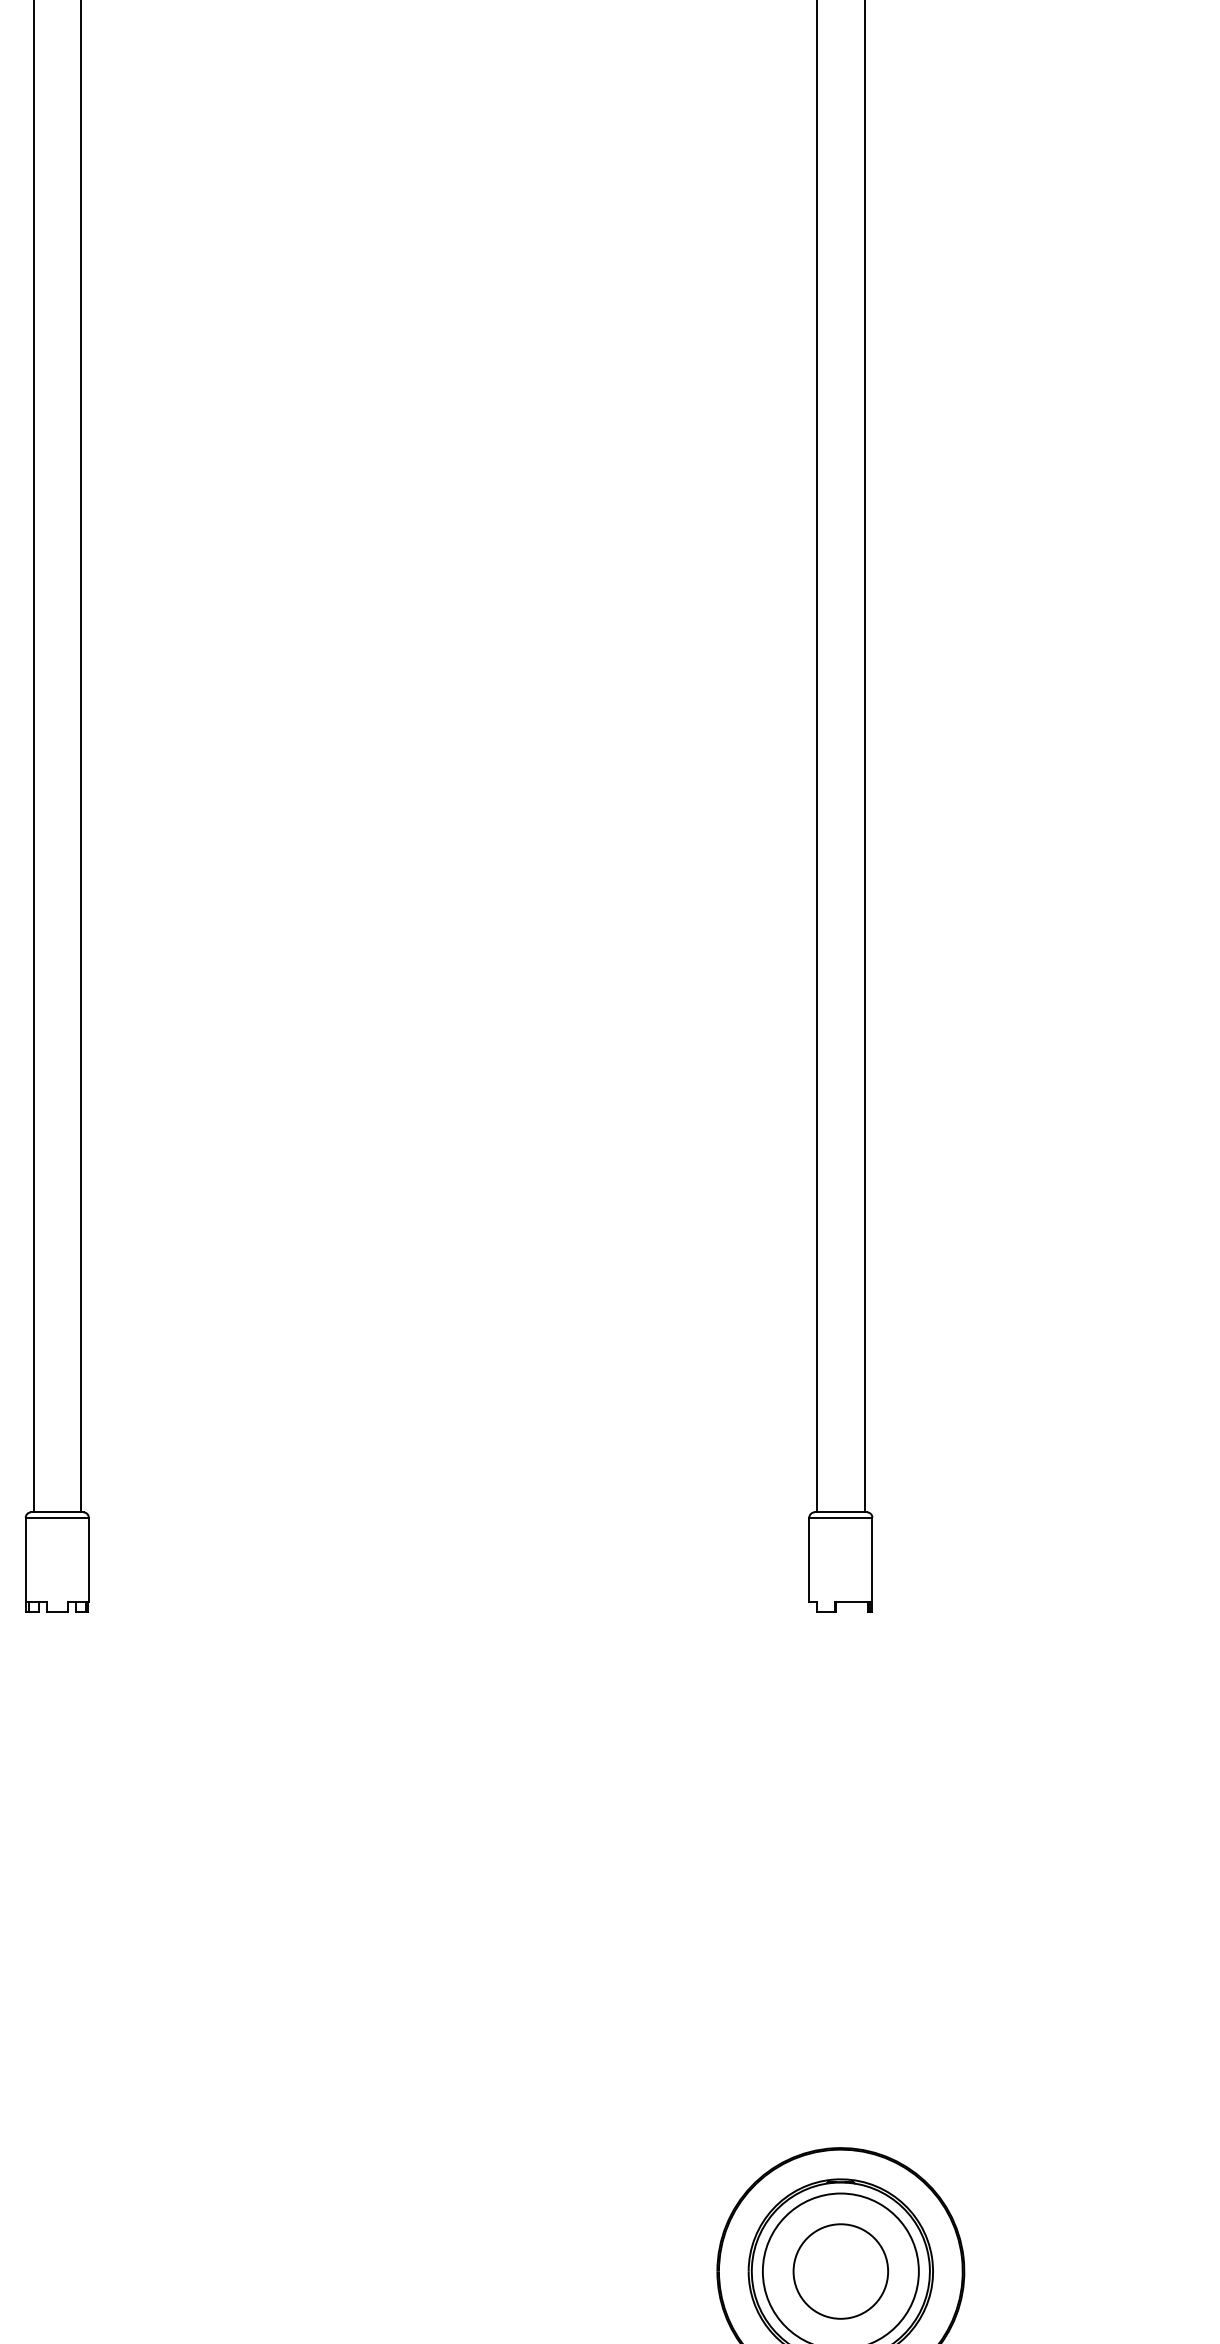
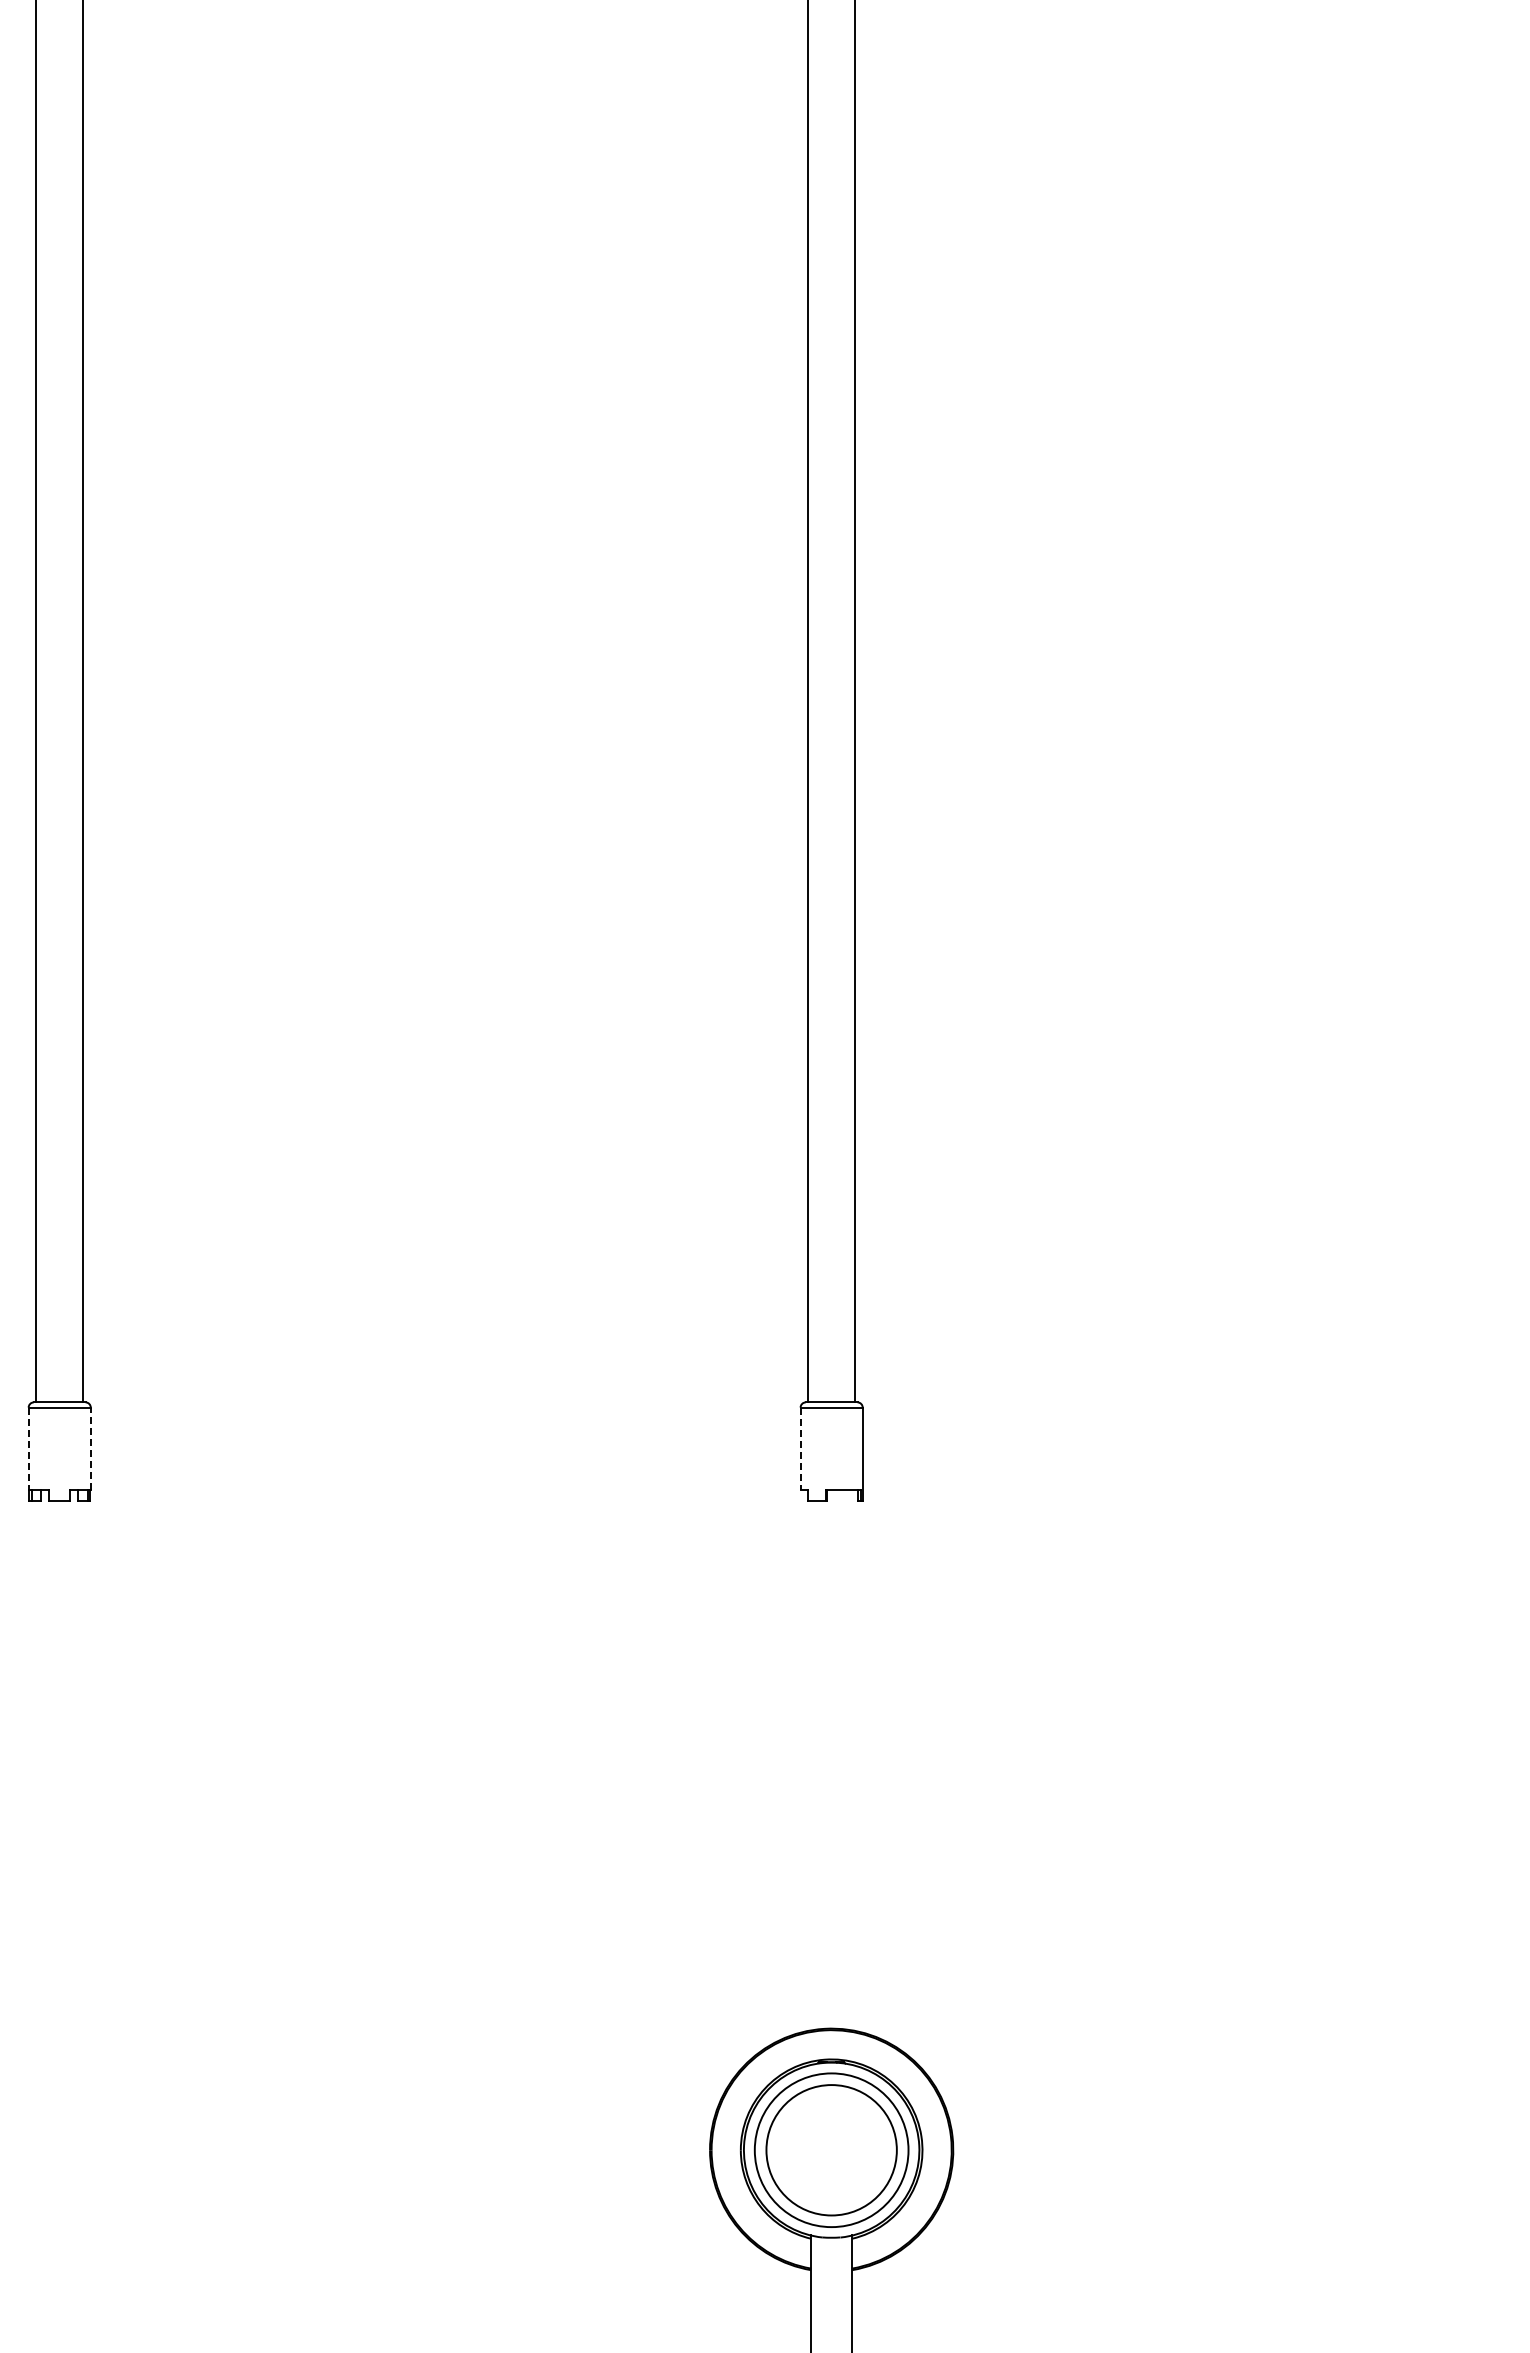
line: (88, 1559) -> (90, 1448), solid -> dashed
line: (25, 1560) -> (28, 1449), solid -> dashed
line: (809, 1560) -> (800, 1449), solid -> dashed
circle: (840, 2270) -> (831, 2149), size x1.4

